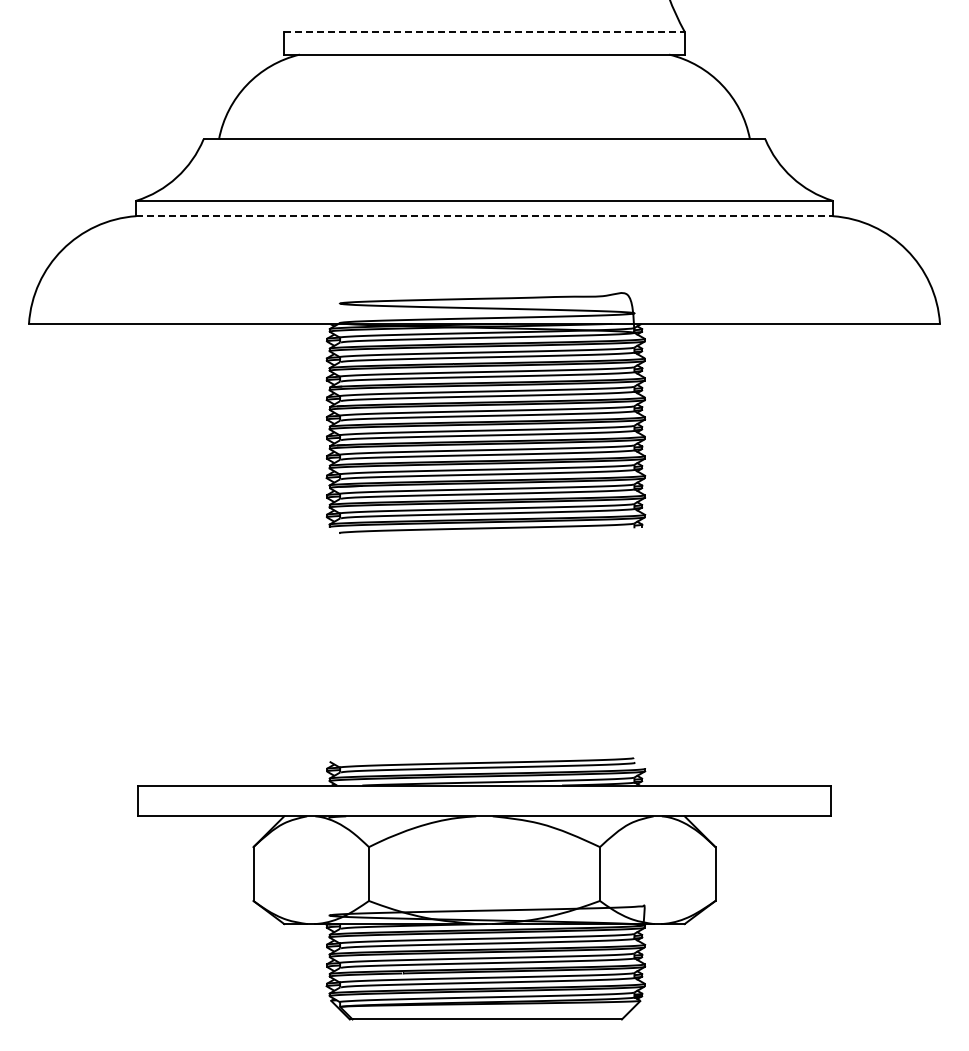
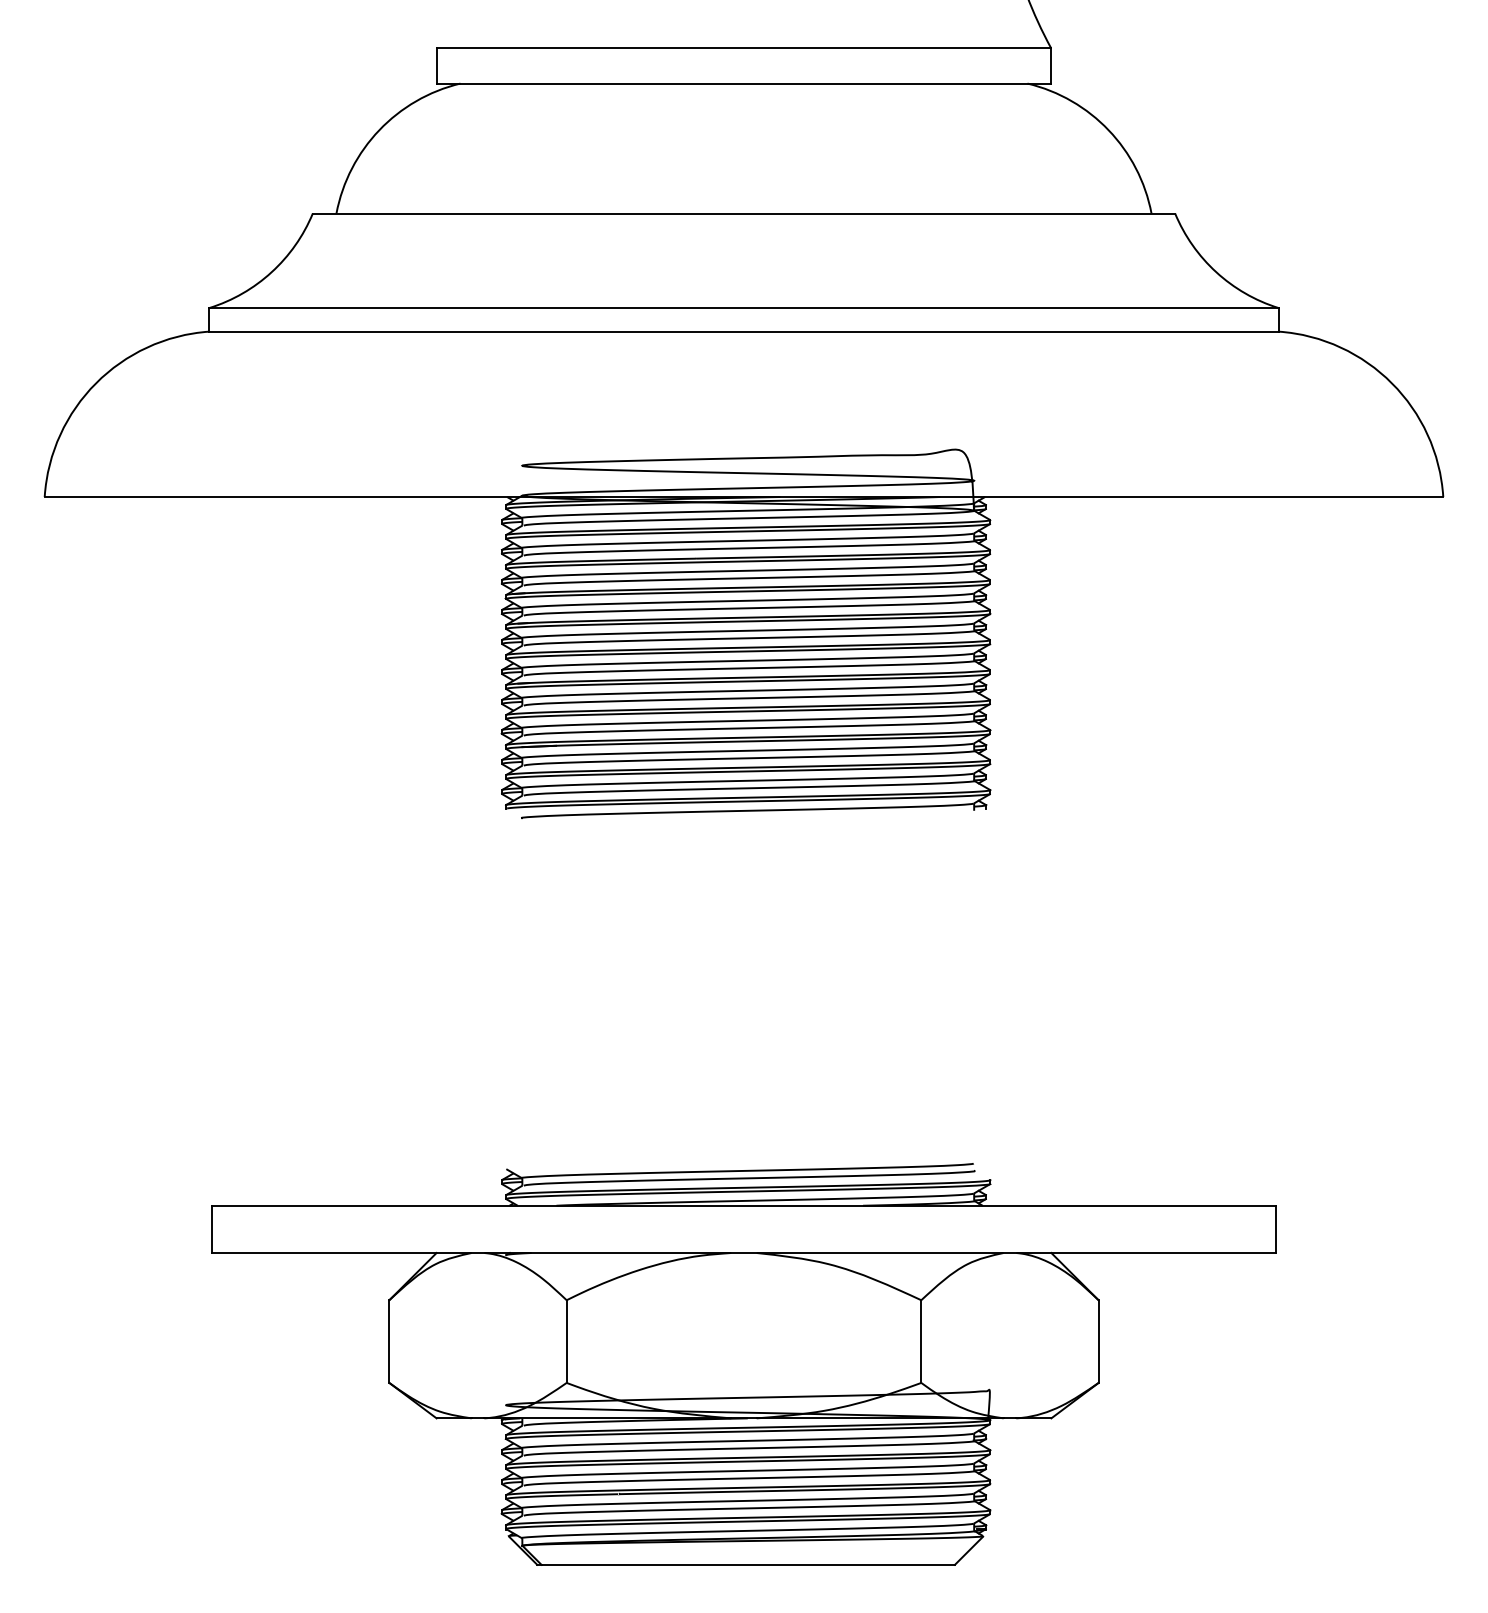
line: (484, 31) -> (744, 48), dashed -> solid
line: (484, 216) -> (744, 332), dashed -> solid

